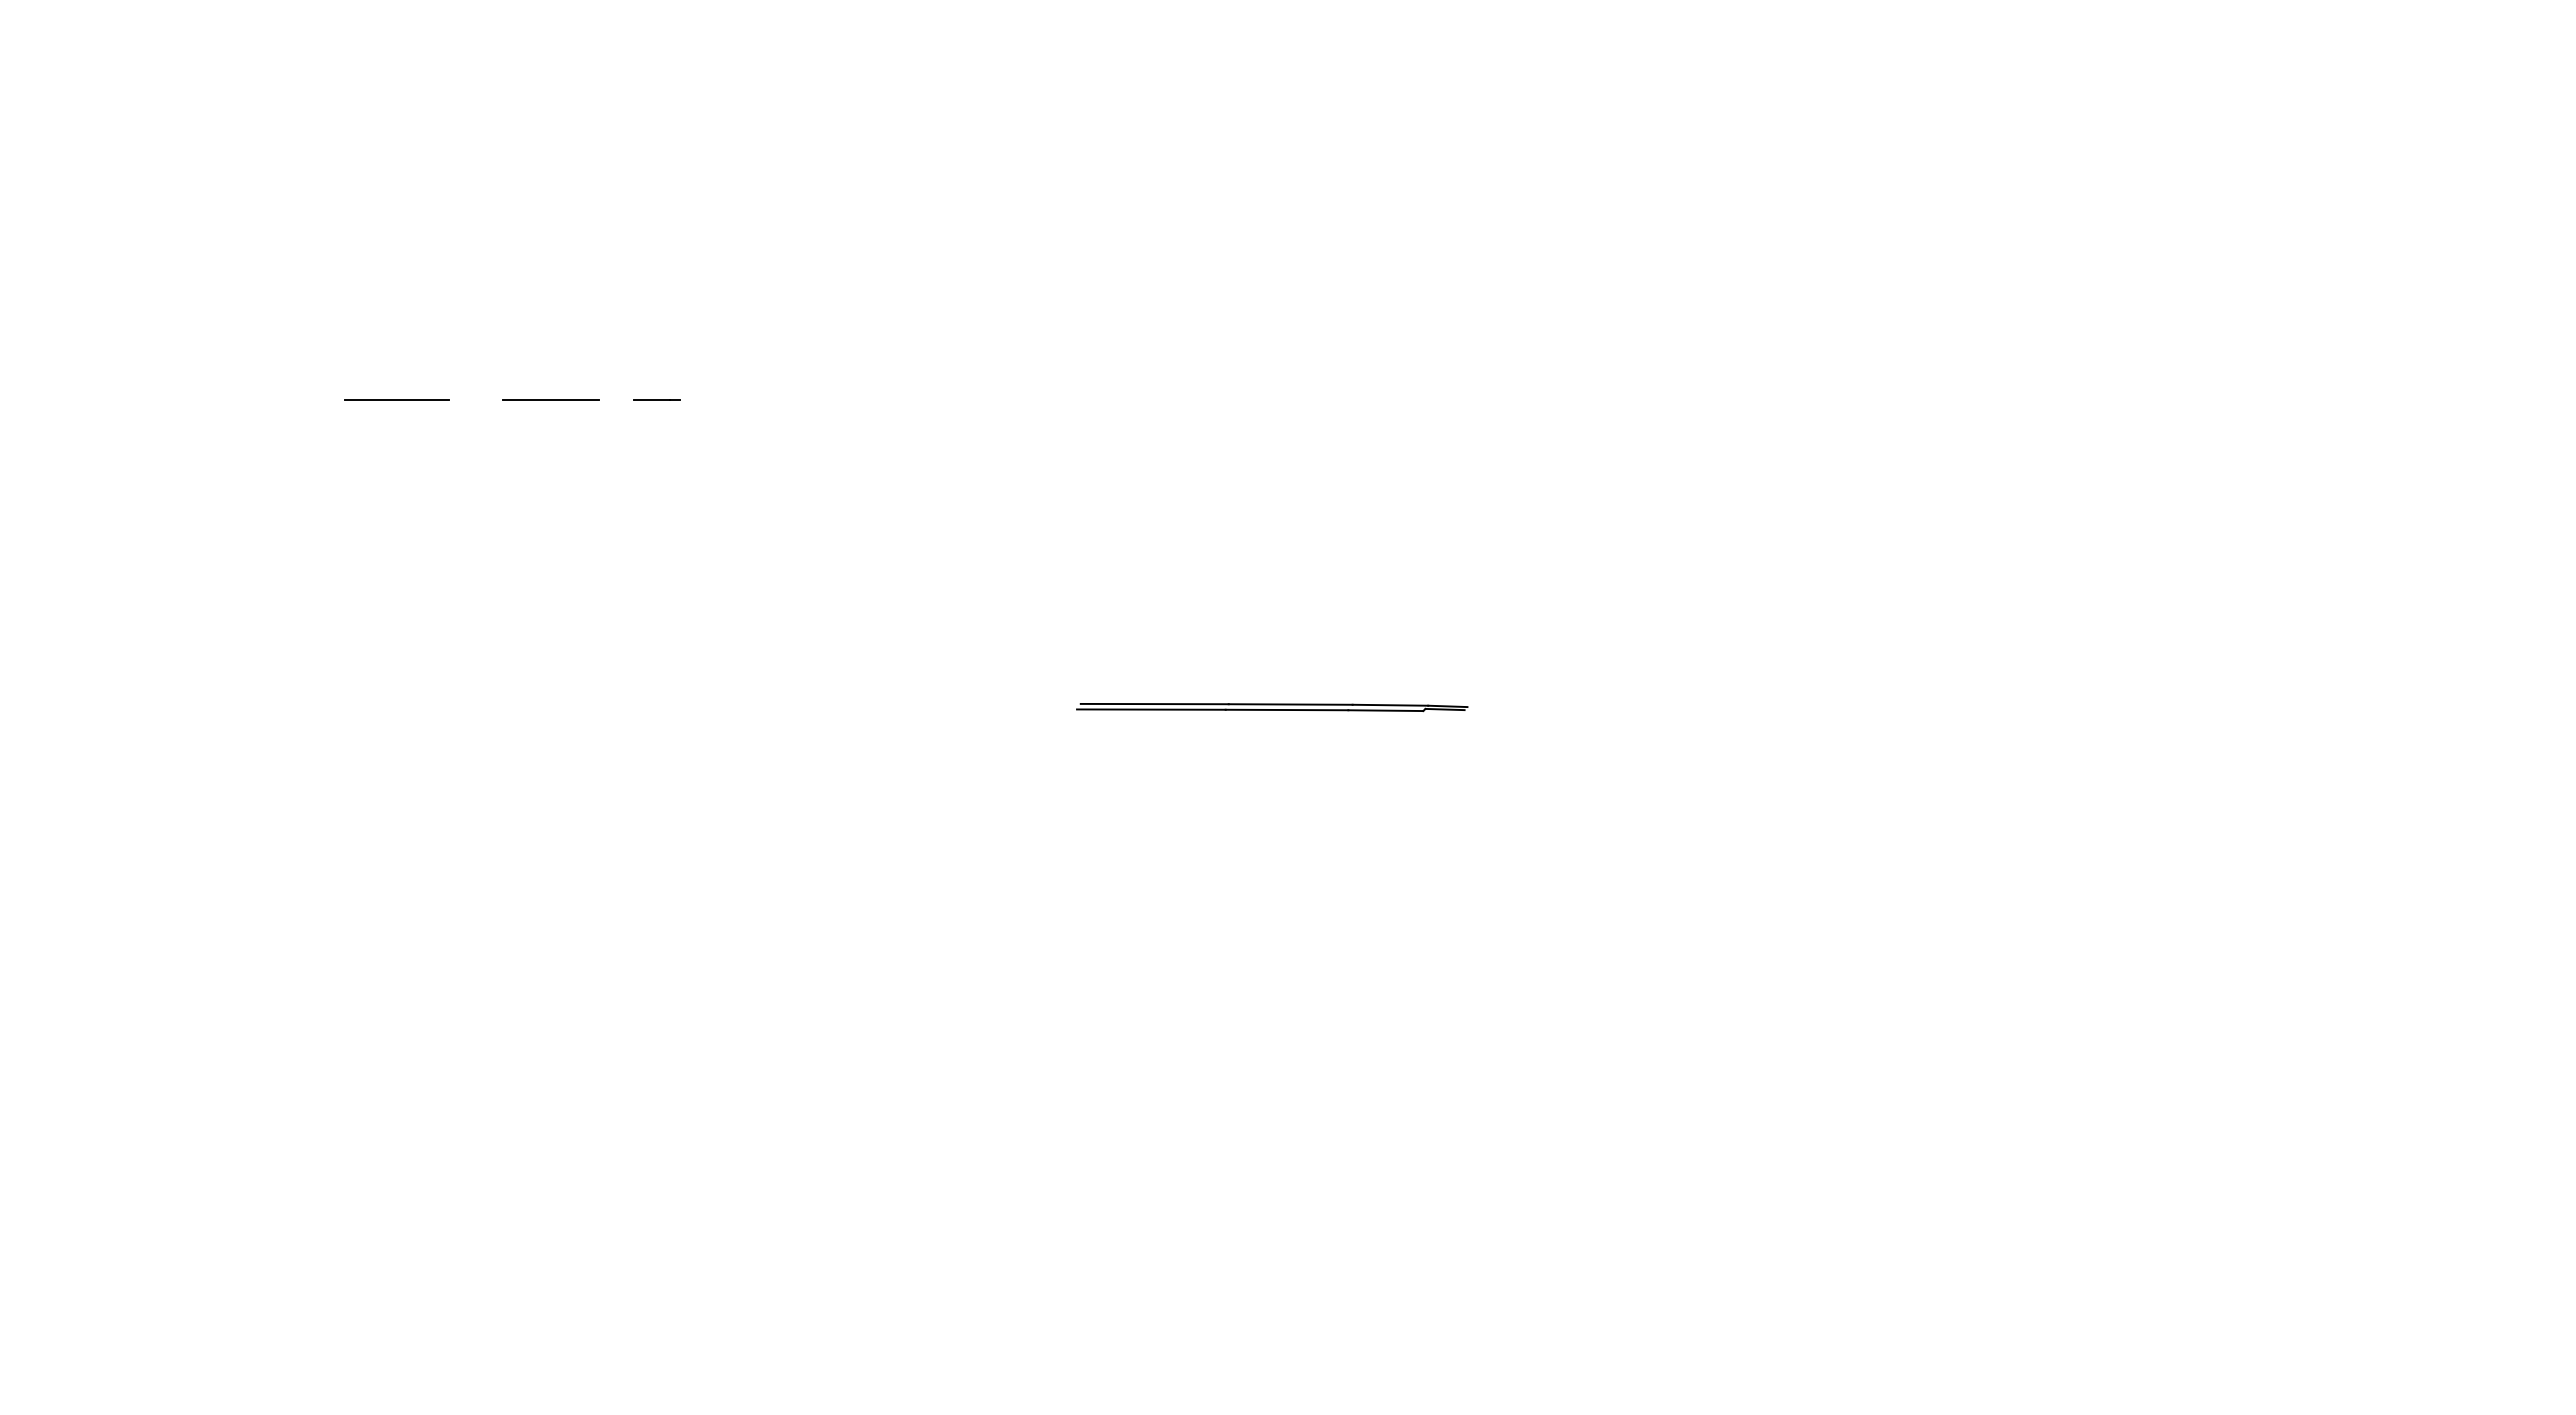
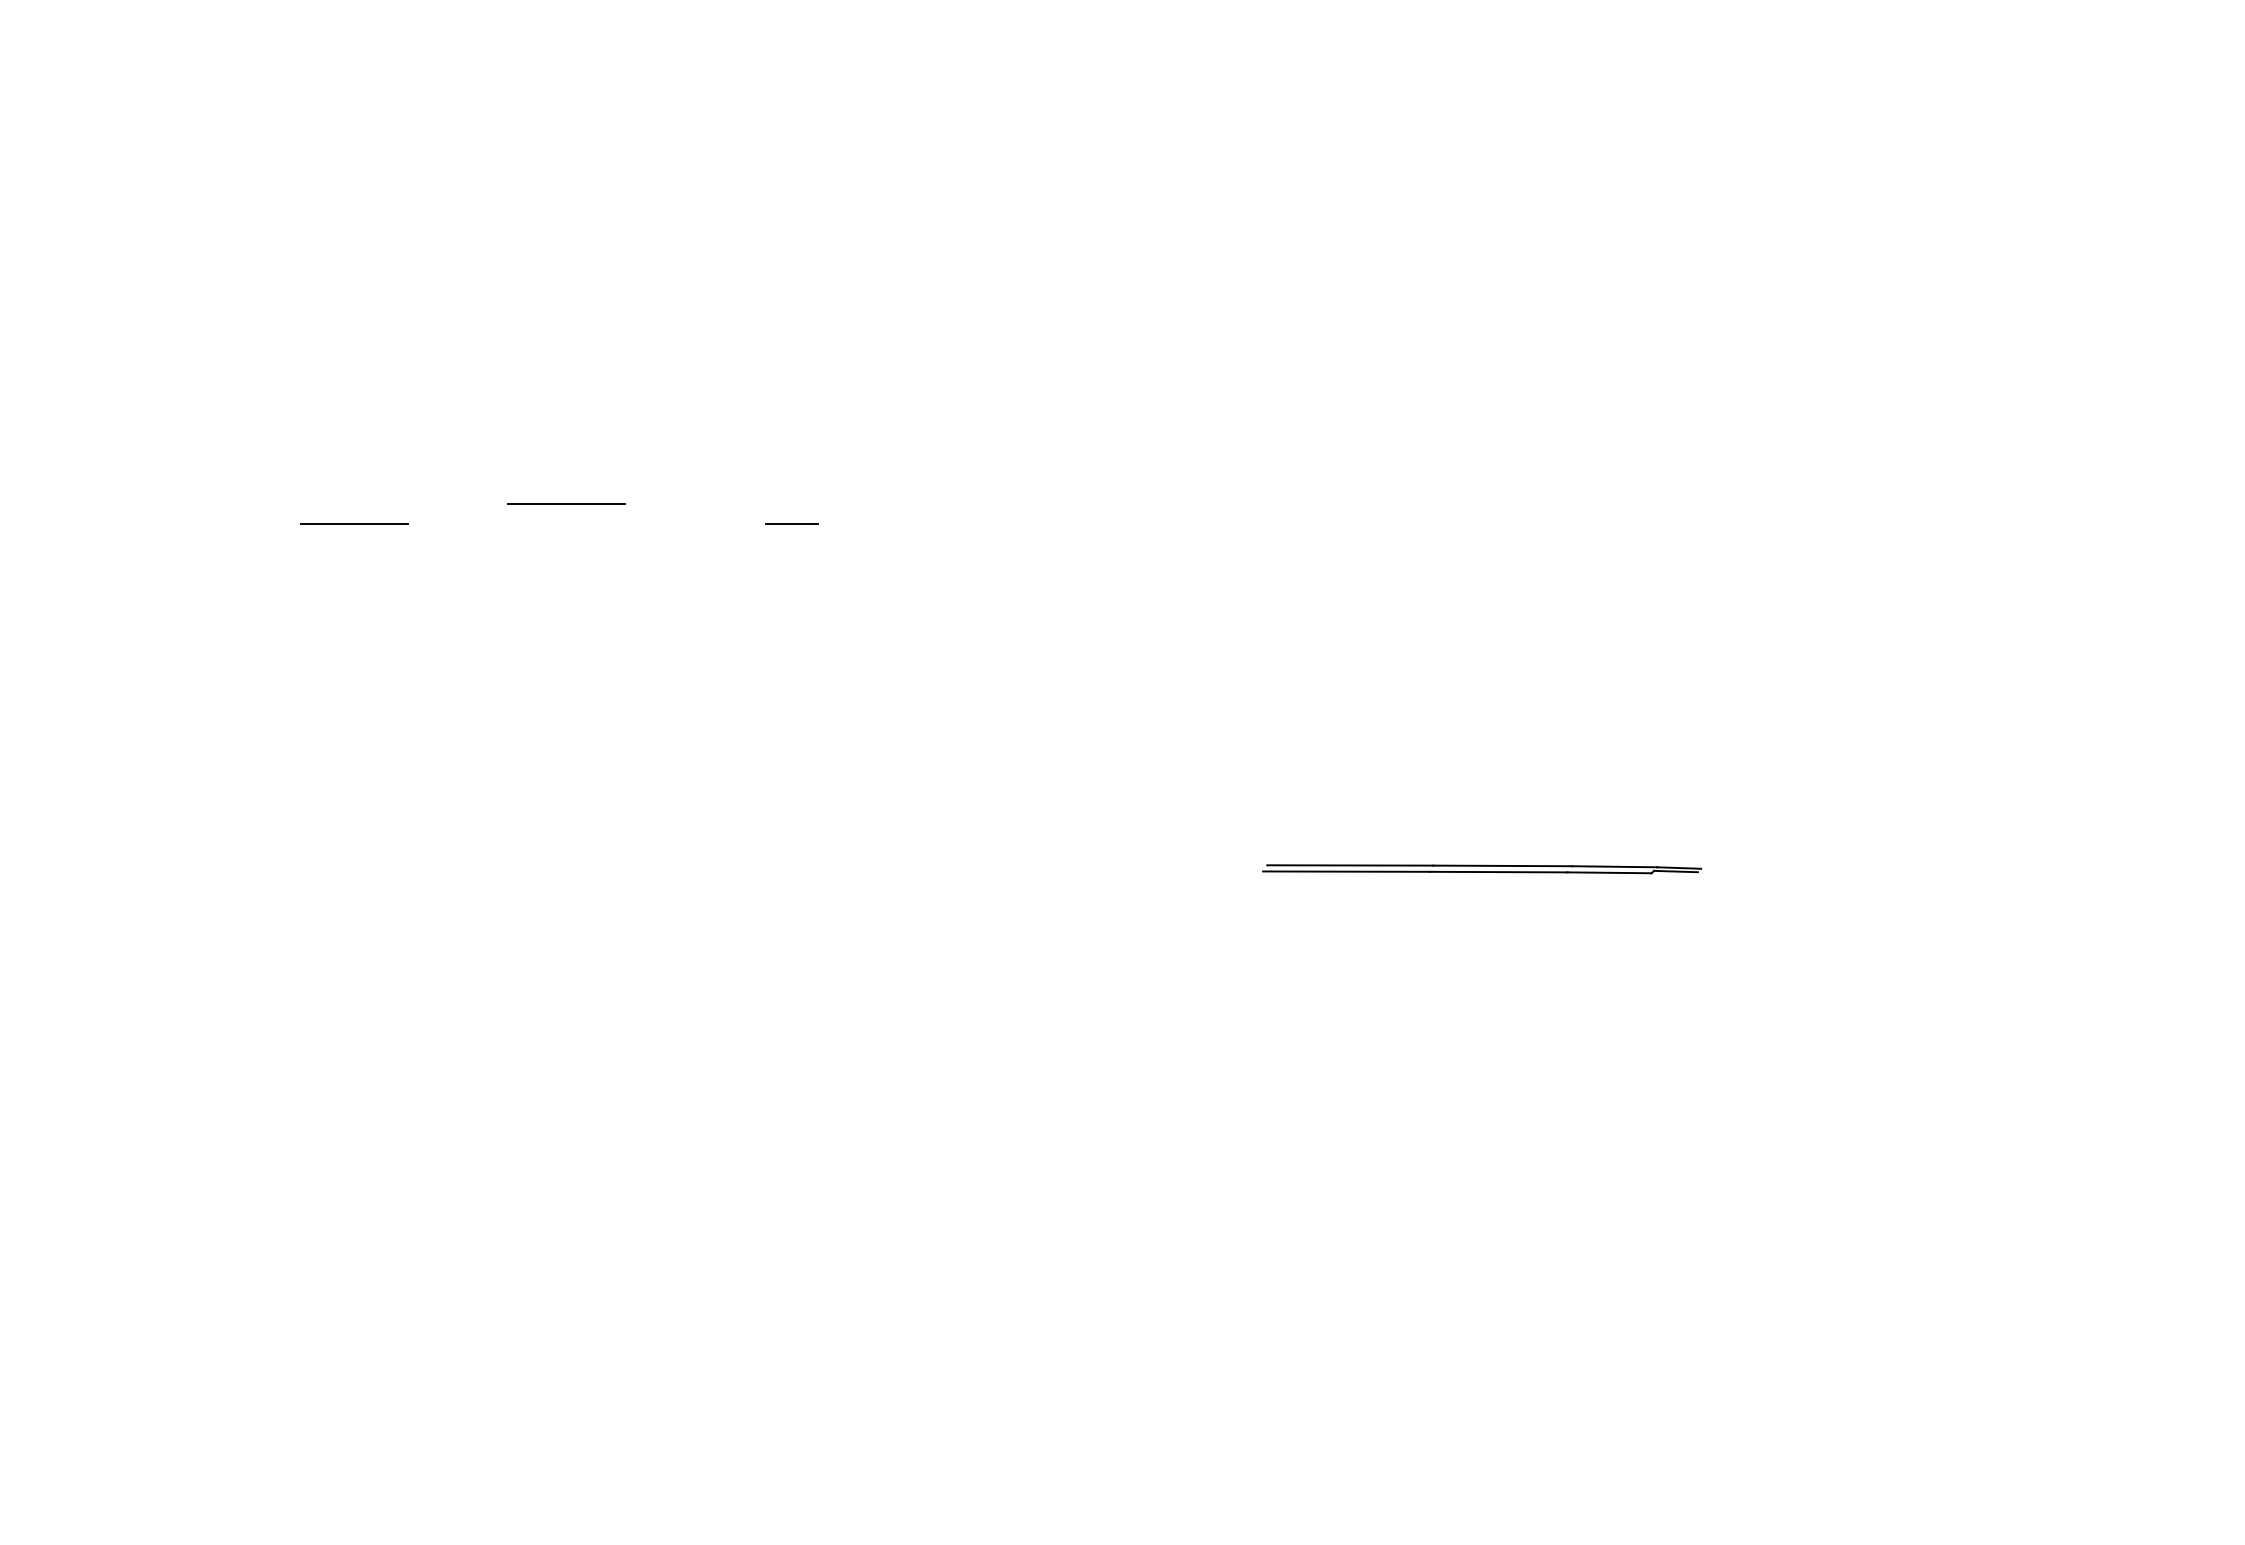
line: (396, 399) -> (565, 503), moved
line: (550, 399) -> (353, 523), moved

